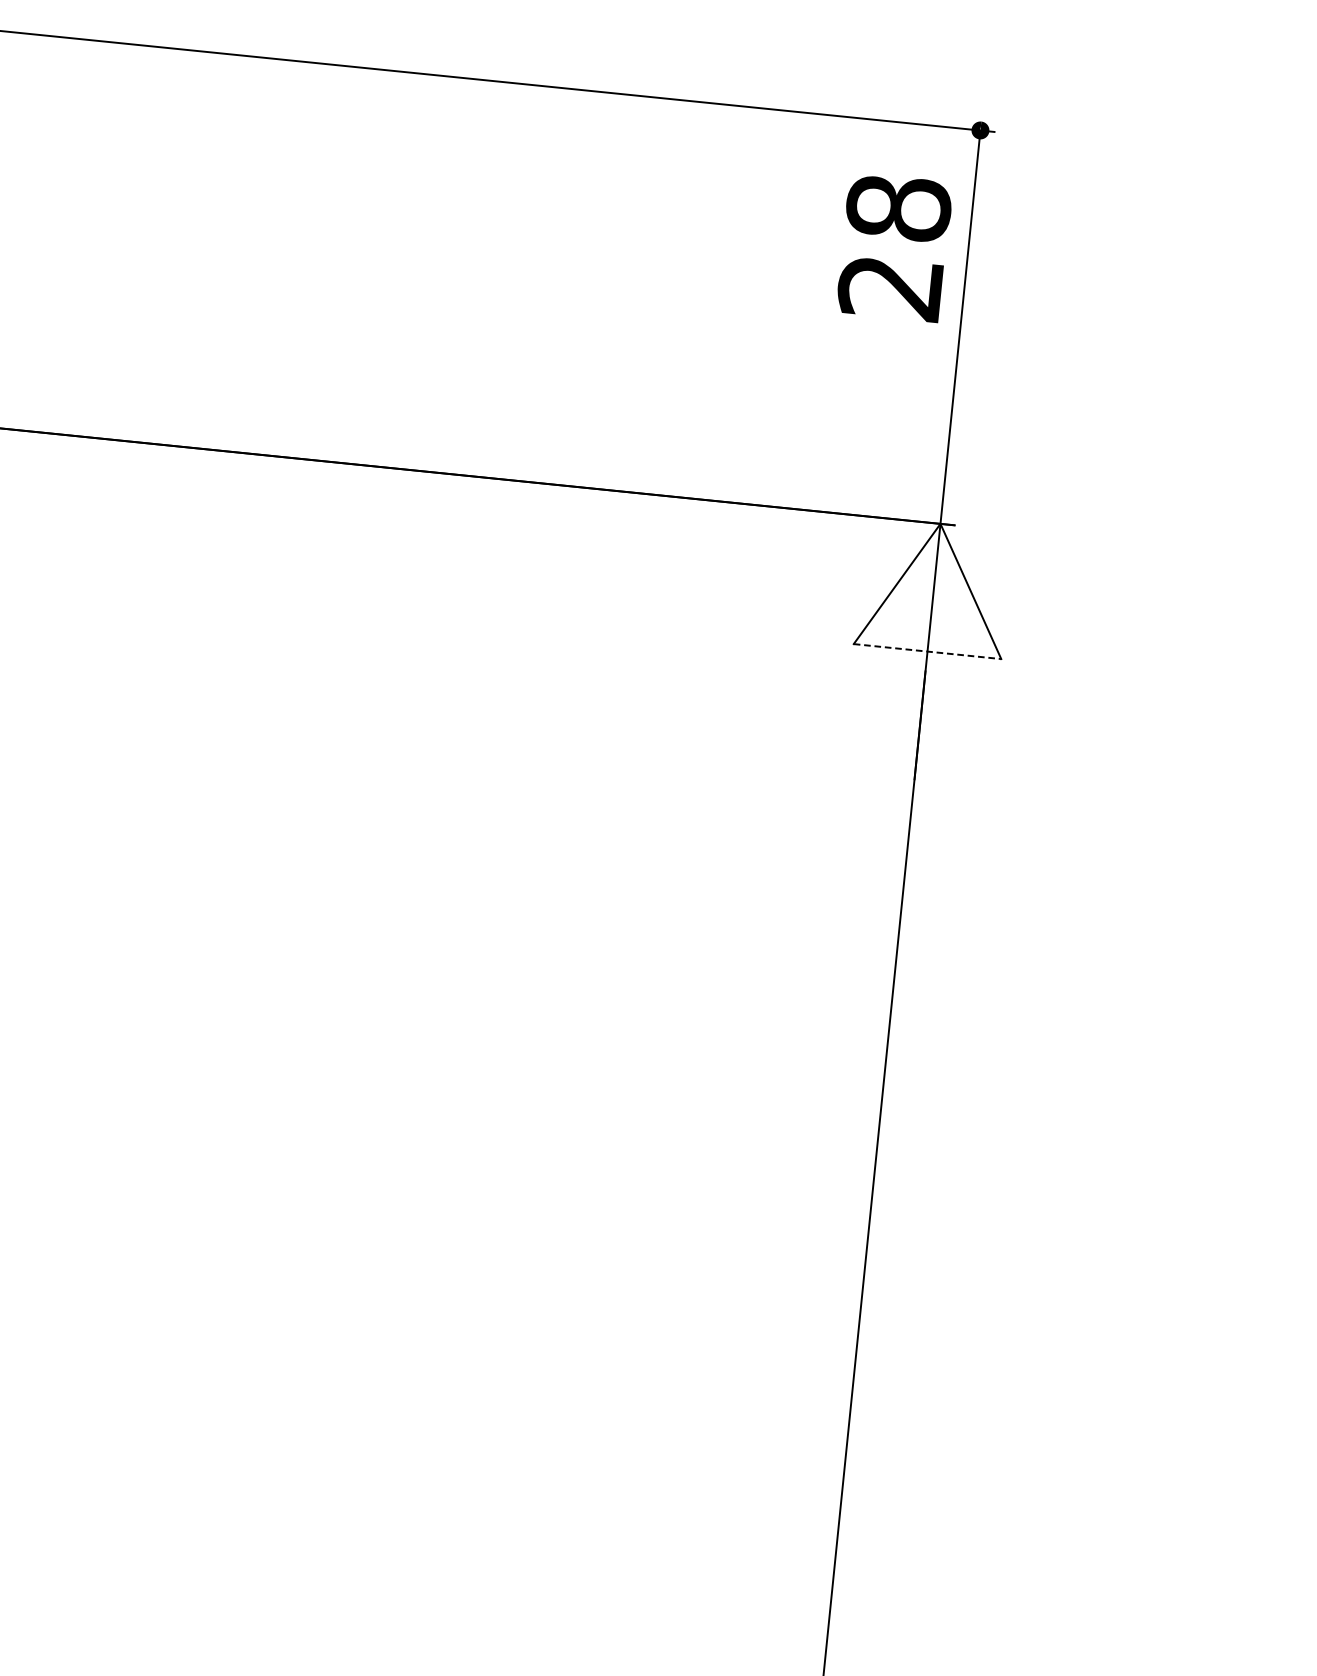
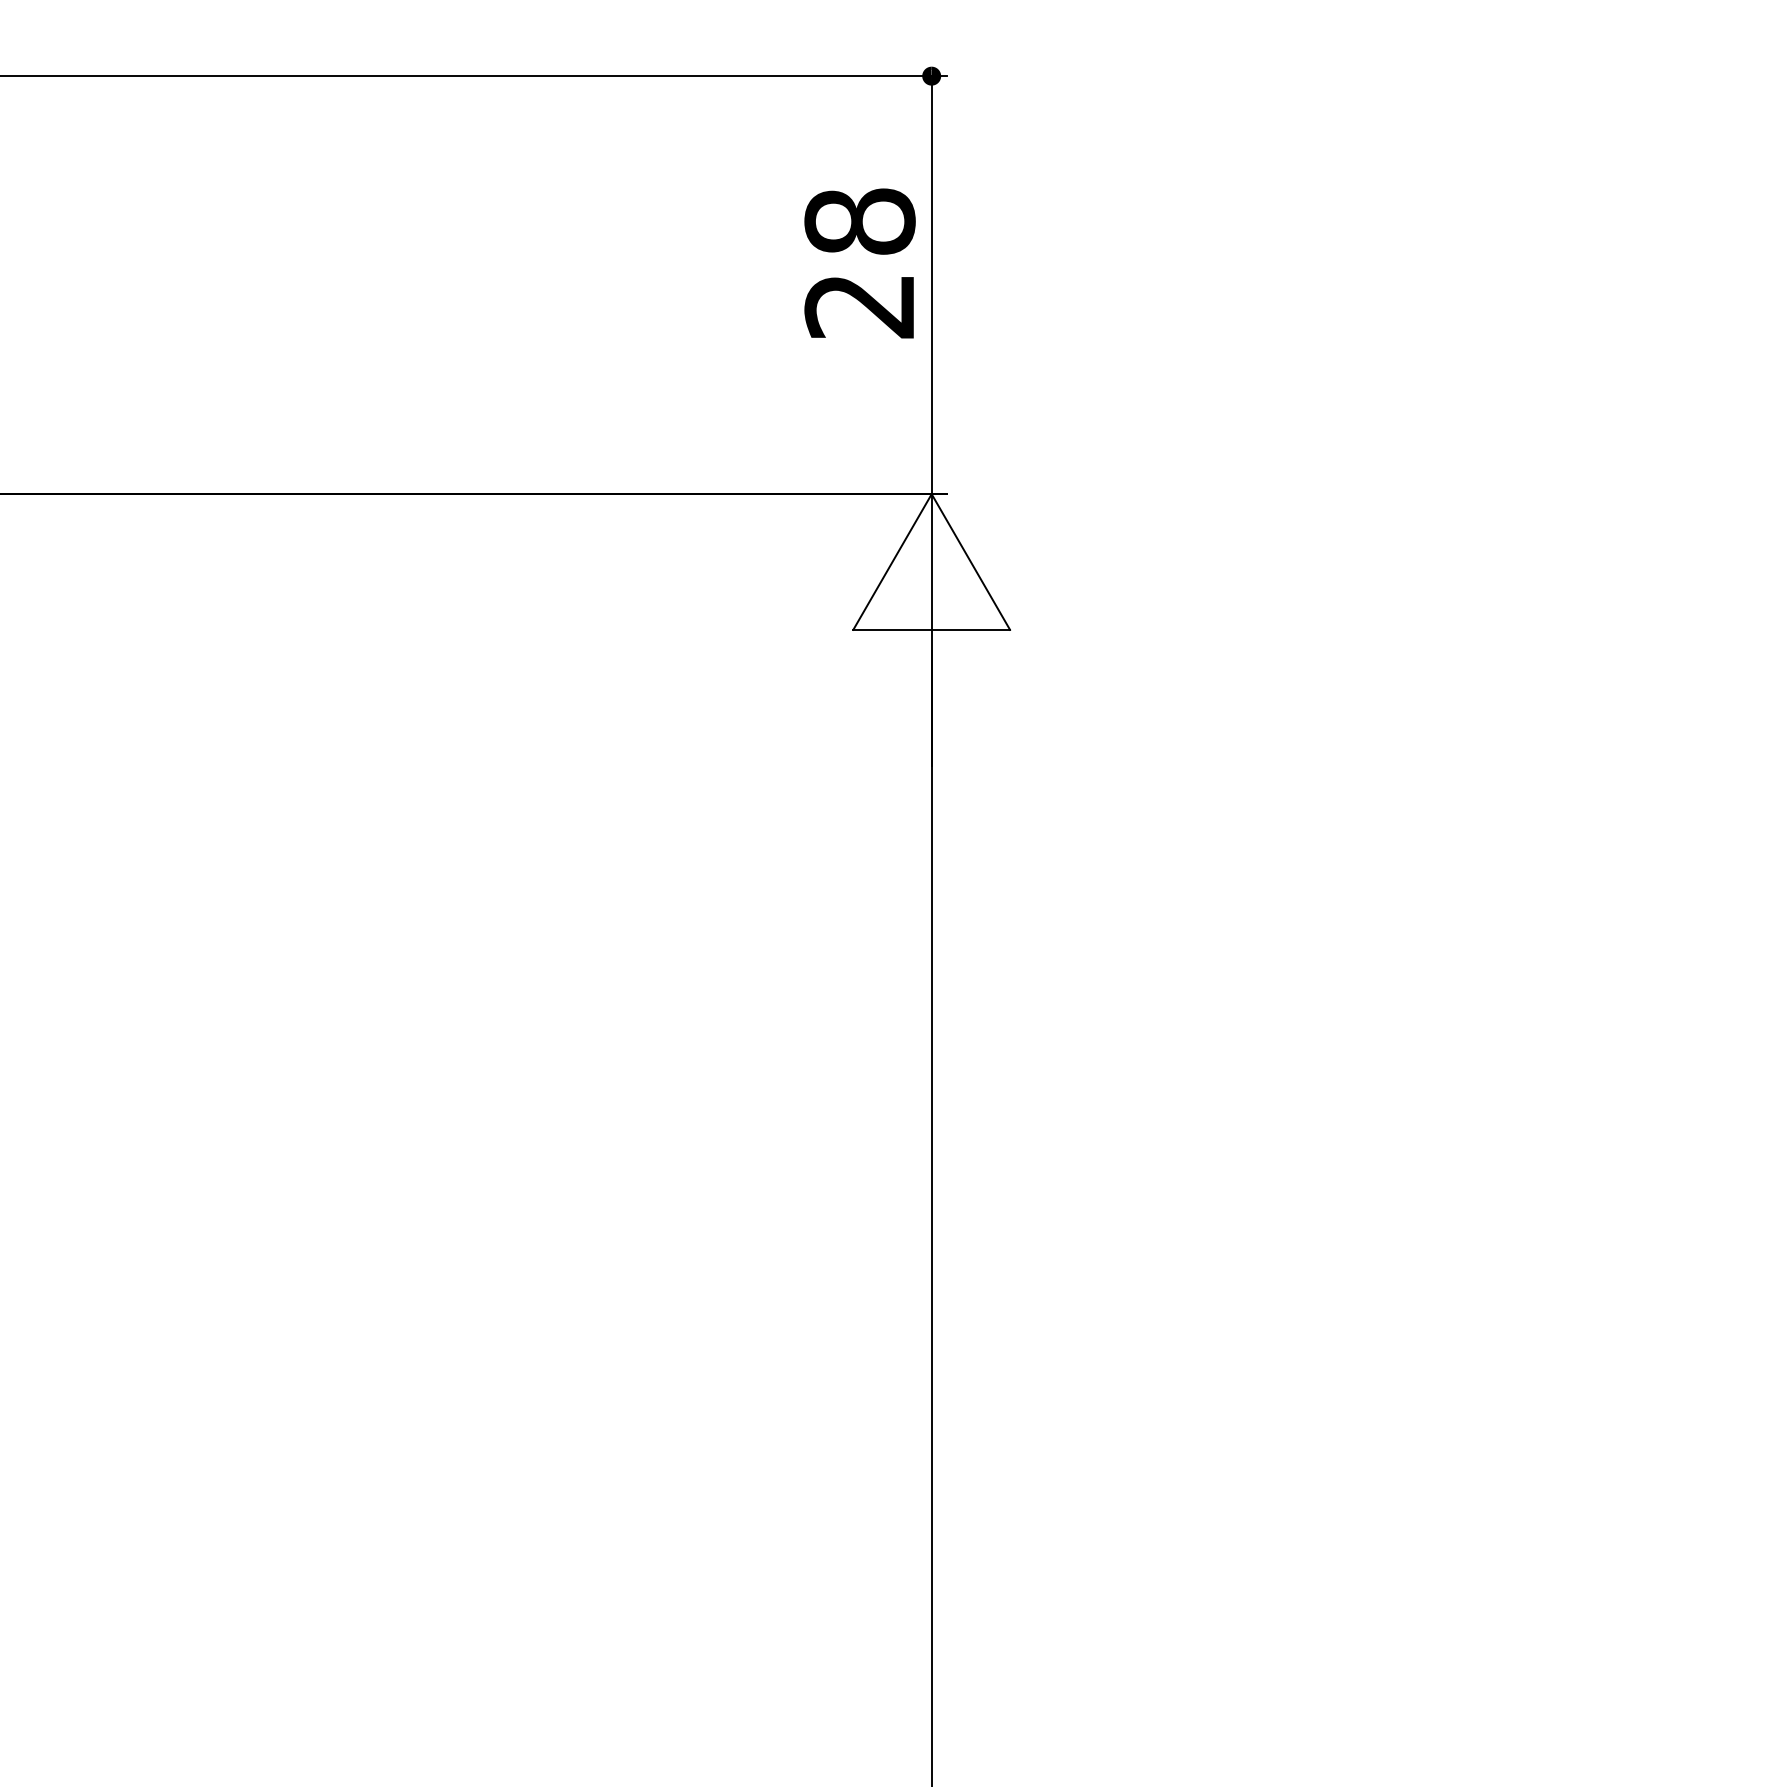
text: (894, 247) -> (859, 263), moved
line: (928, 651) -> (932, 629), dashed -> solid

